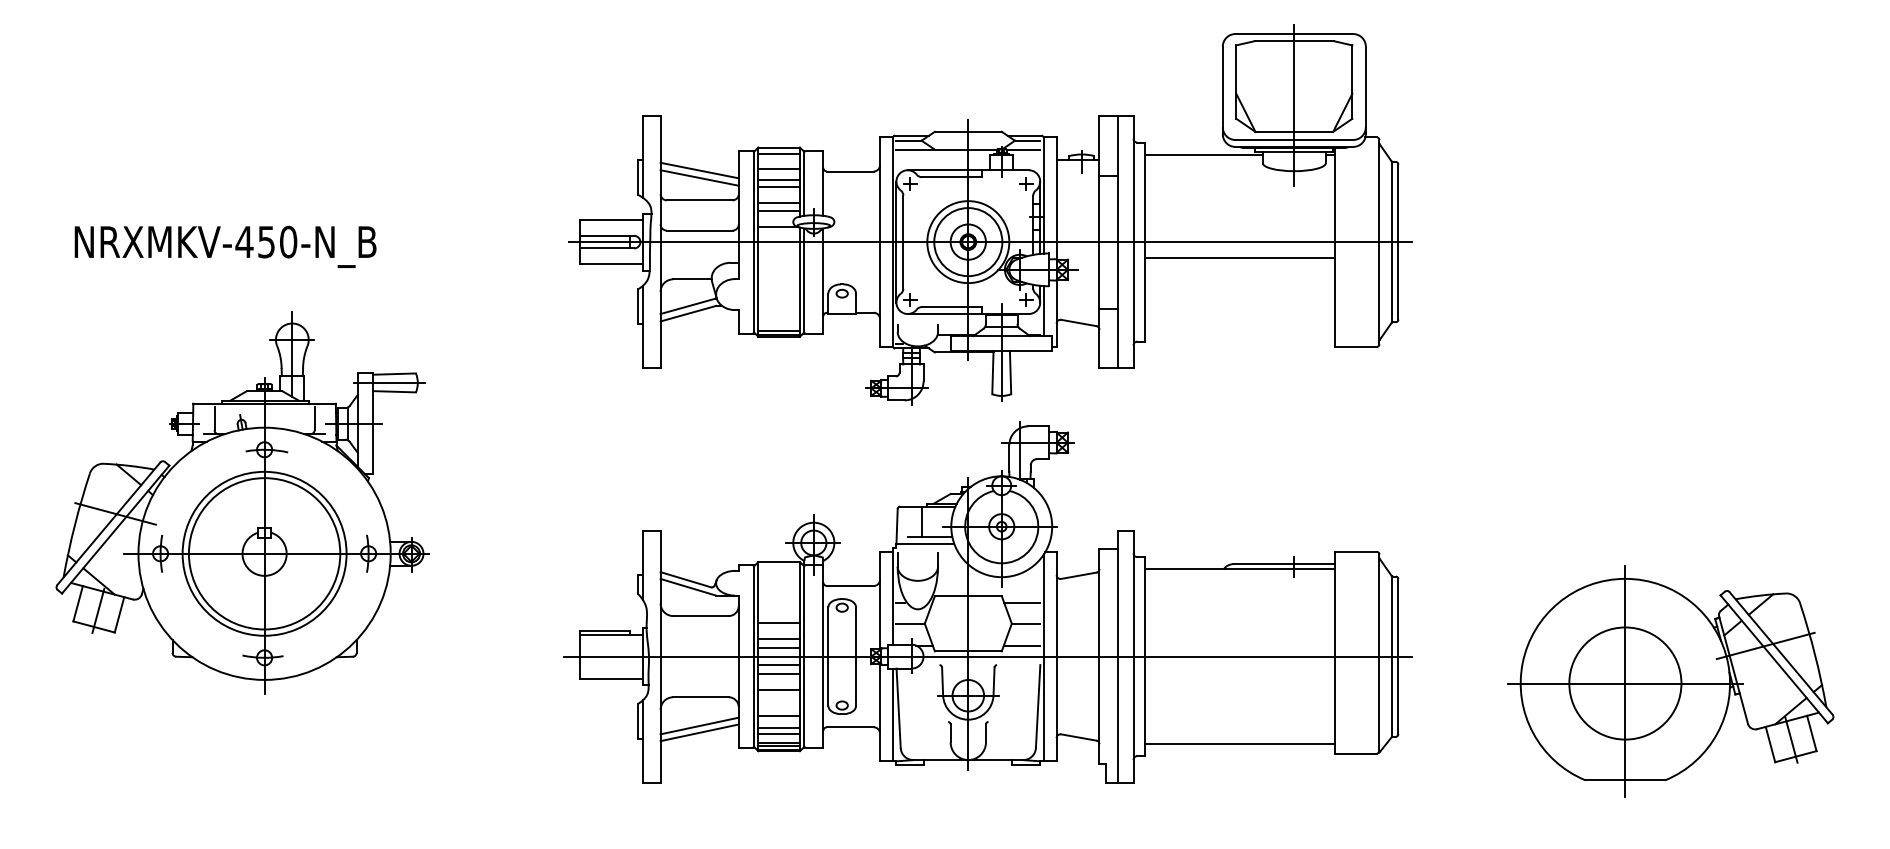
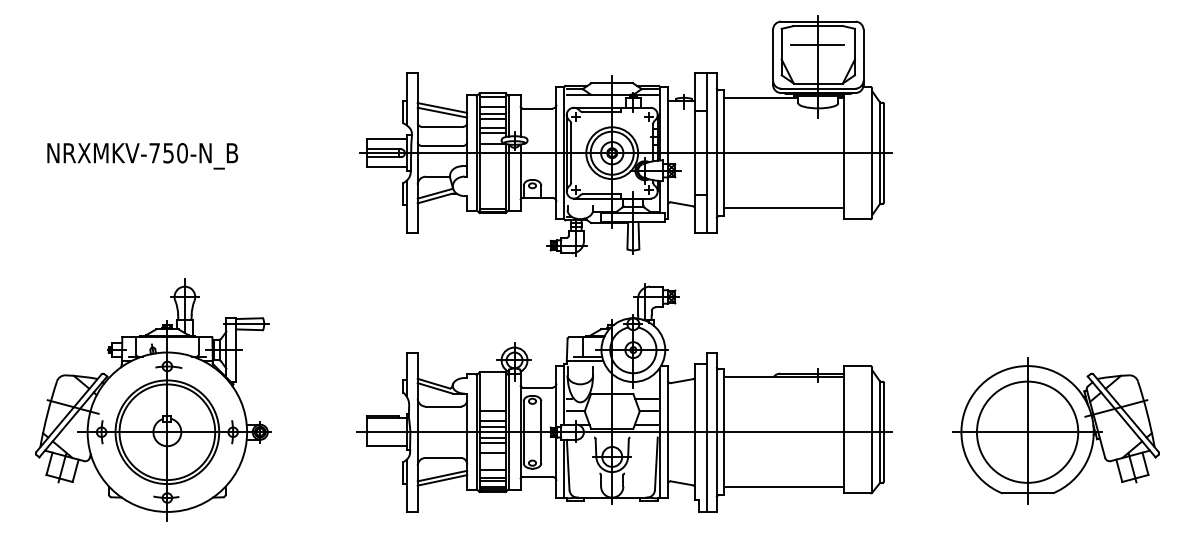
line: (1293, 70) -> (817, 44), added
text: (244, 242) -> (154, 153), NRXMKV-450-N_B -> NRXMKV-750-N_B
line: (1239, 258) -> (783, 208), moved
part: (242, 502) -> (153, 399), moved
part: (987, 601) -> (624, 397), moved
circle: (1625, 682) -> (1027, 431), size x1.43

